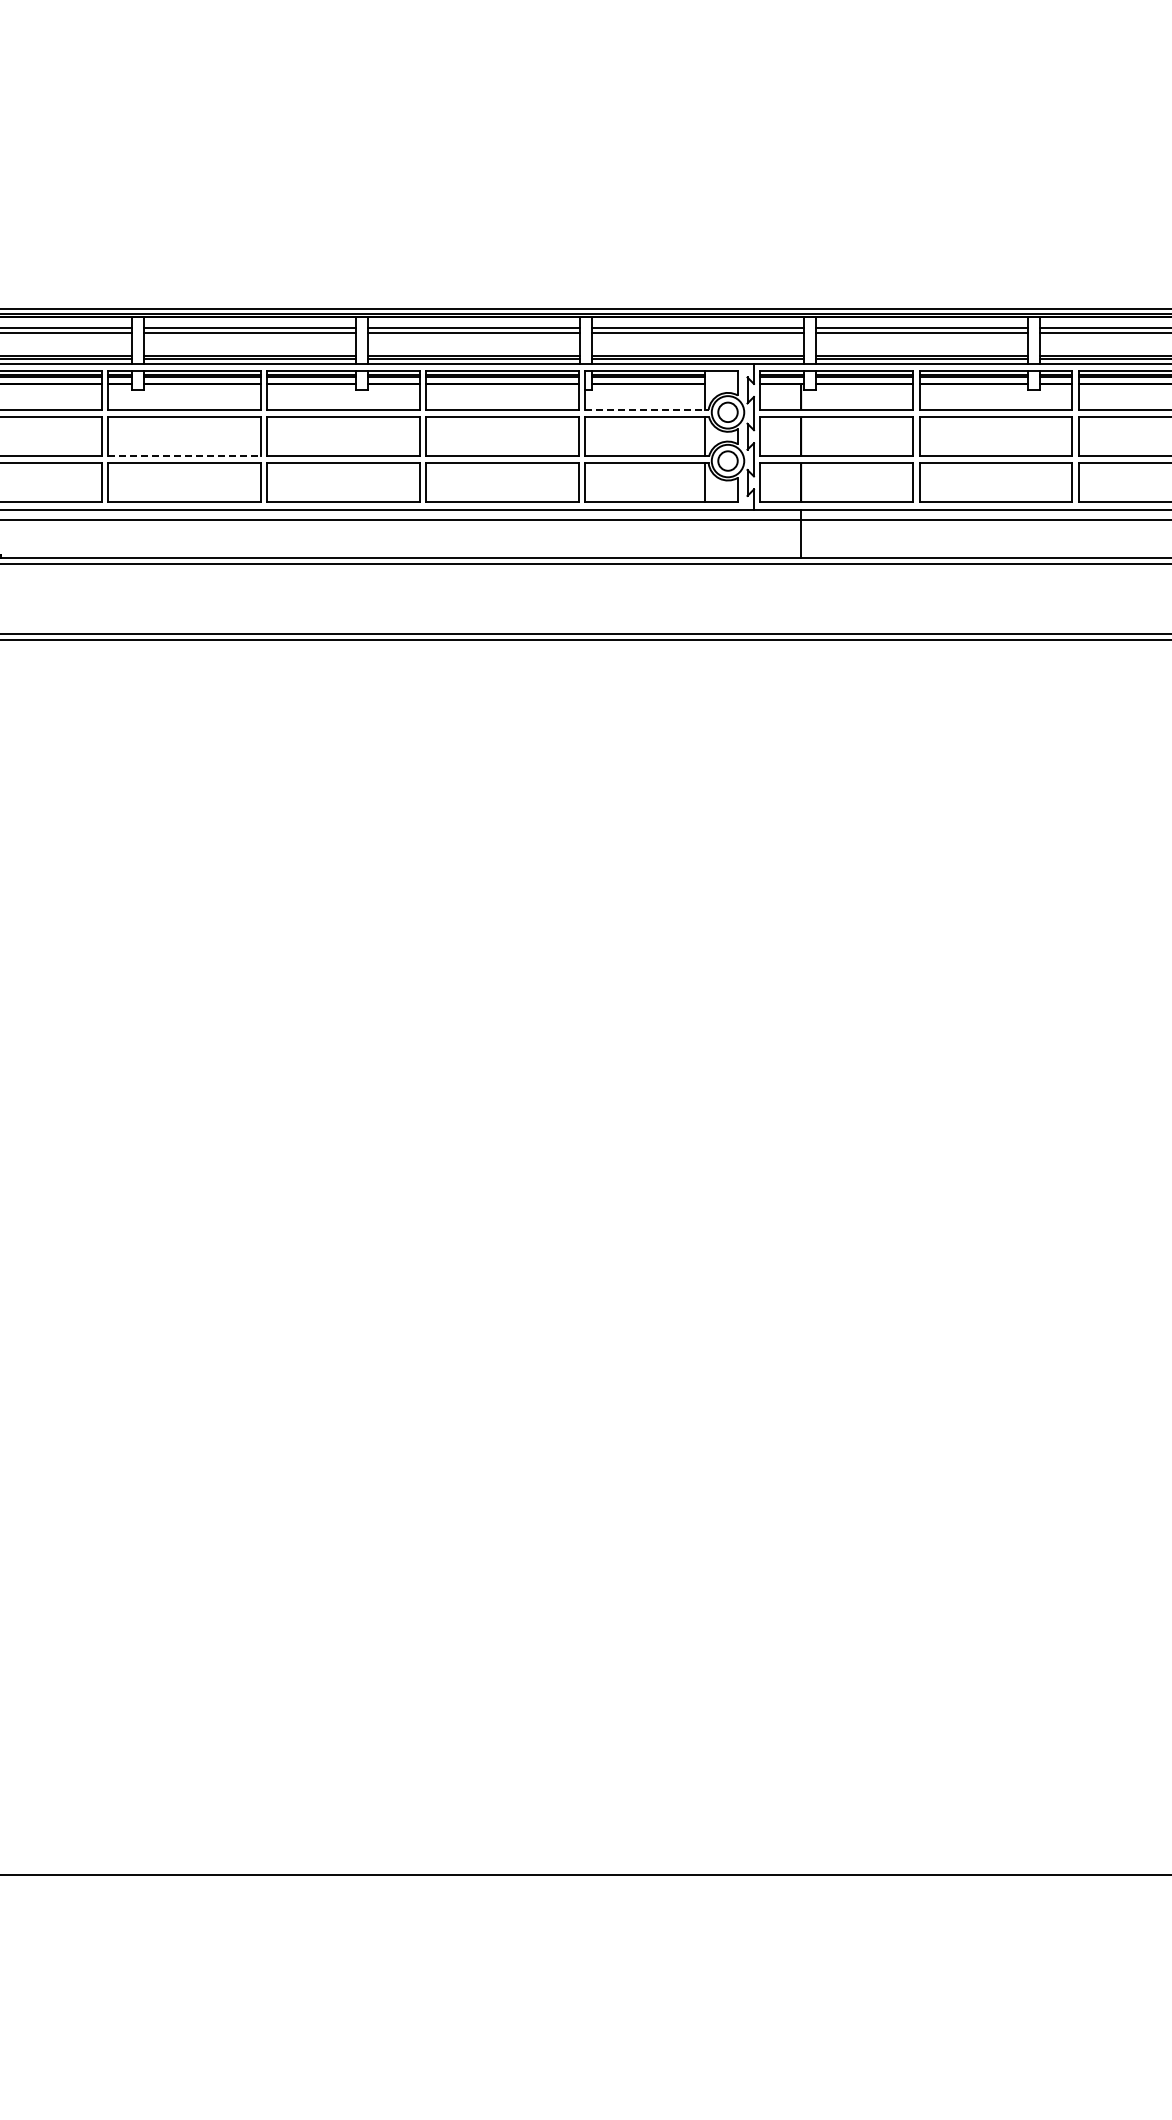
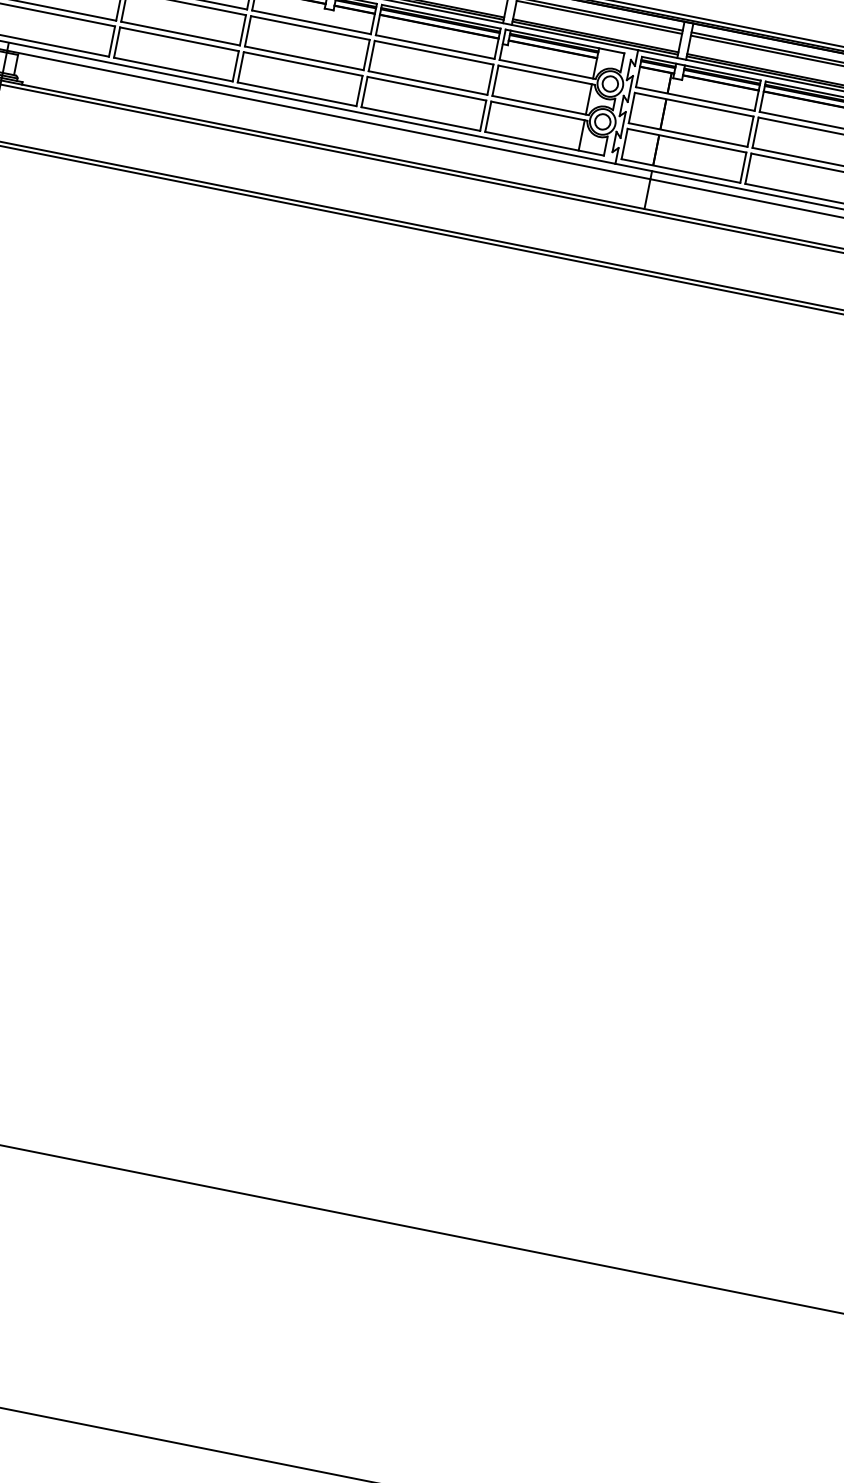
line: (646, 409) -> (547, 69), dashed -> solid
line: (184, 456) -> (180, 33), dashed -> solid

